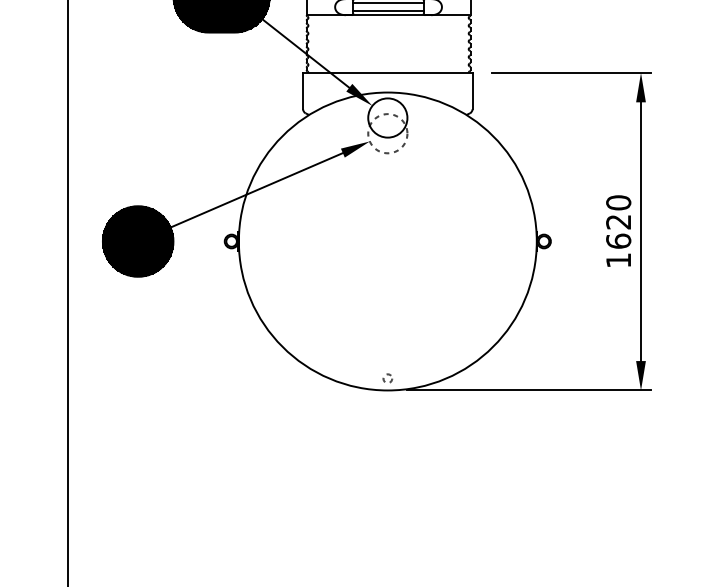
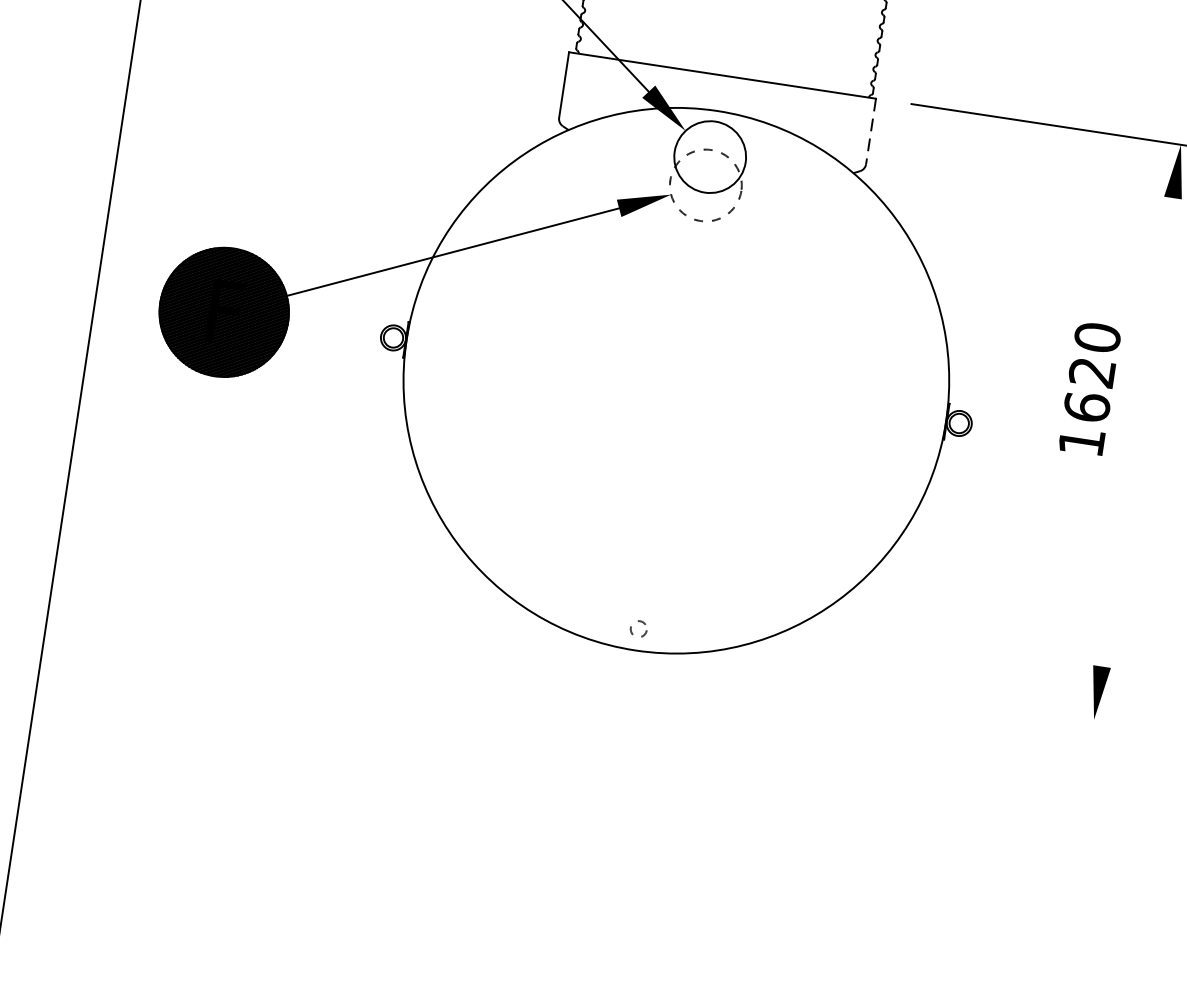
line: (472, 91) -> (870, 132), solid -> dashed
text: (618, 230) -> (1089, 387), moved
line: (641, 231) -> (1138, 432), removed
line: (528, 390) -> (890, 689), removed

